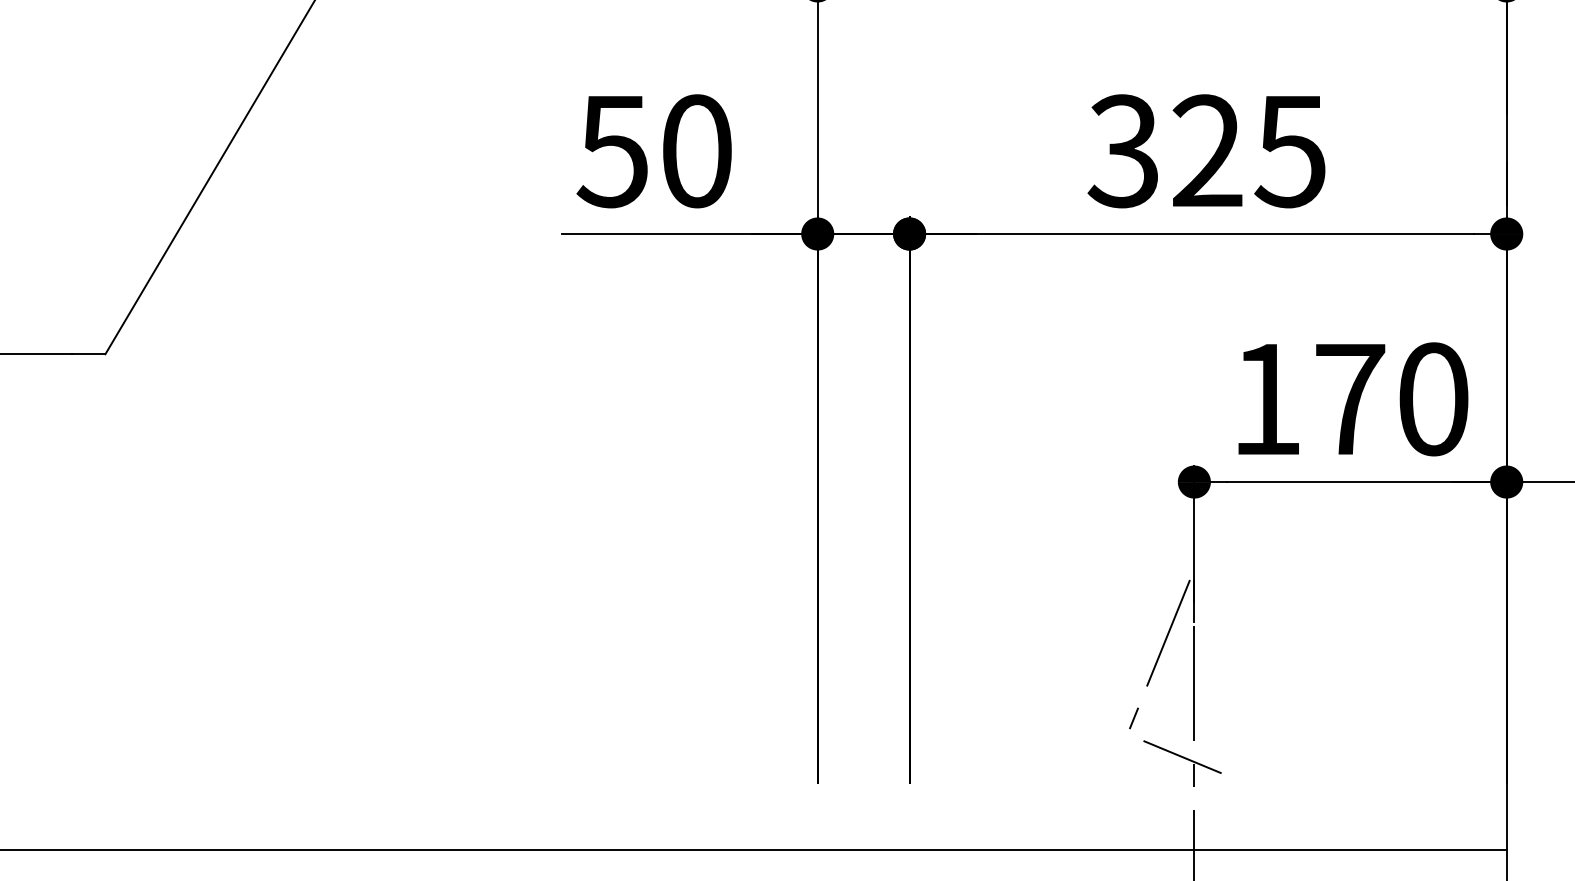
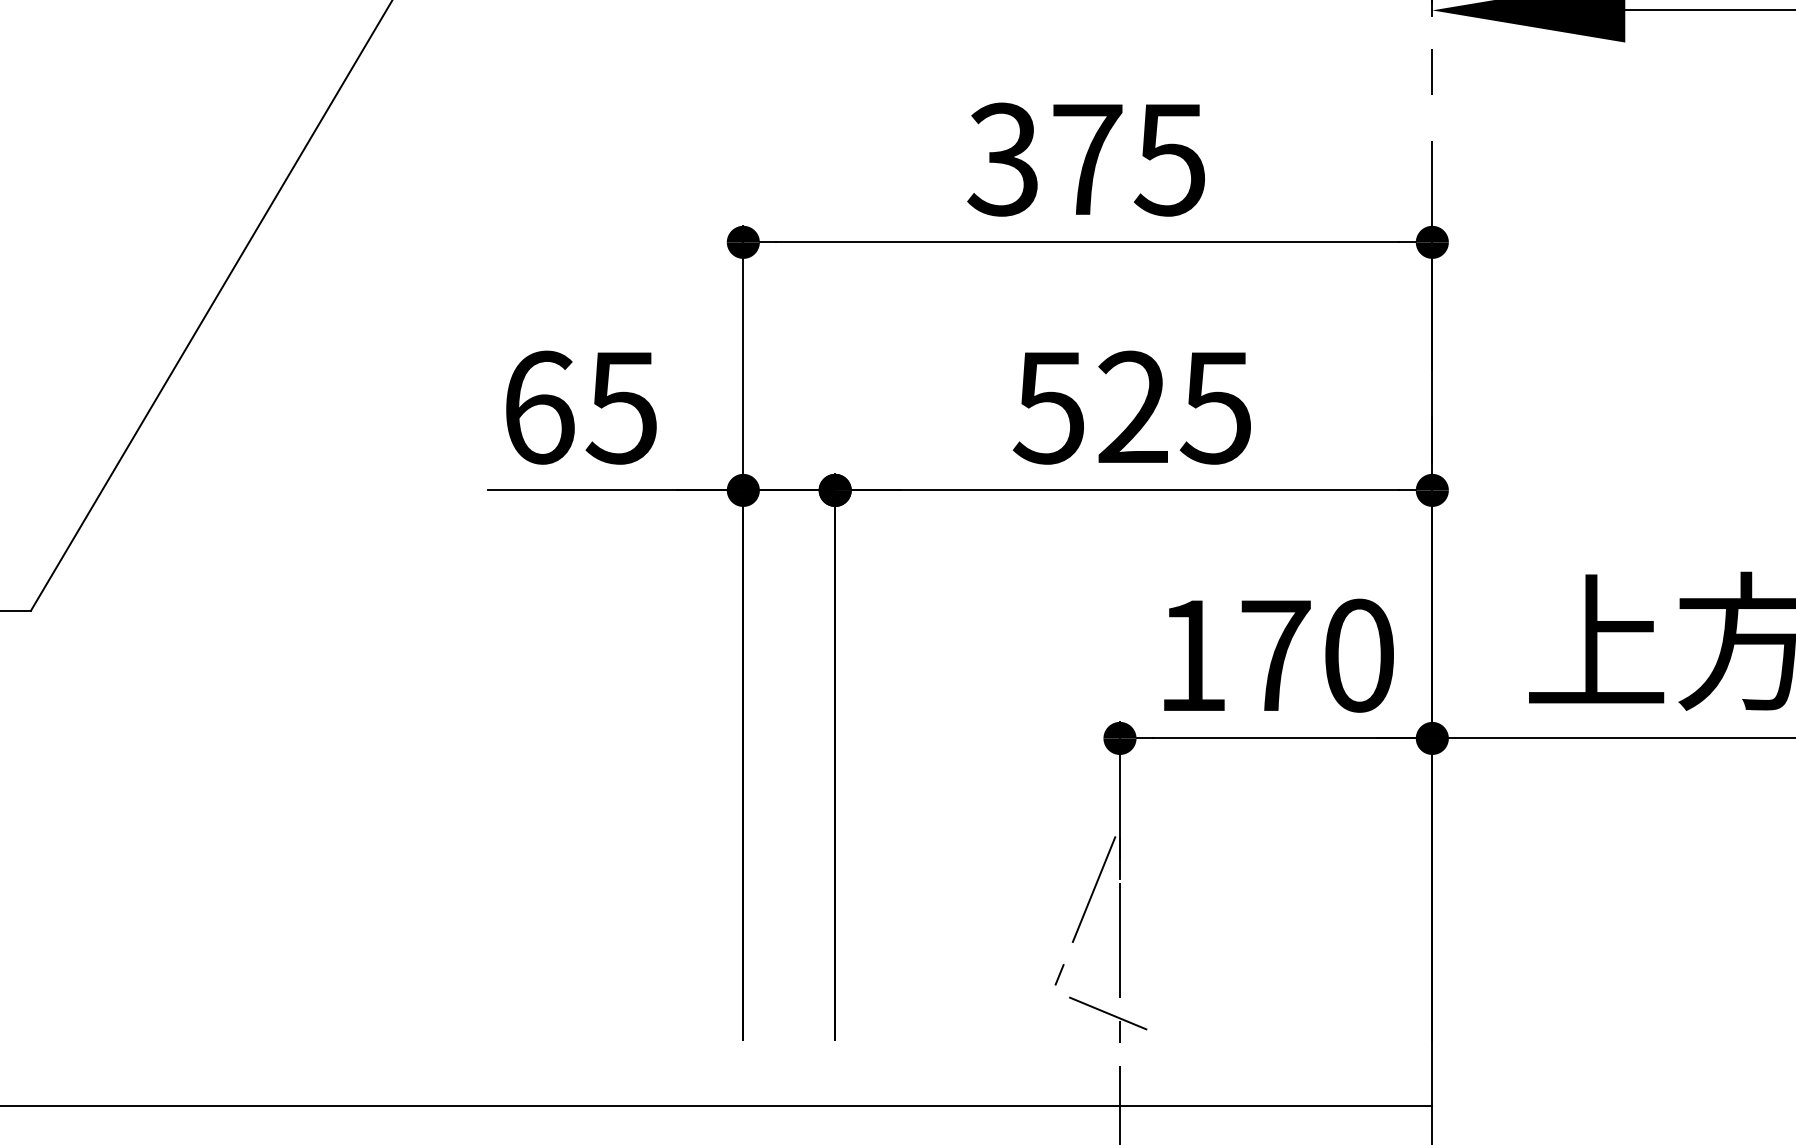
text: (653, 151) -> (579, 407), 50 -> 65
text: (1121, 151) -> (1047, 407), 325 -> 525

